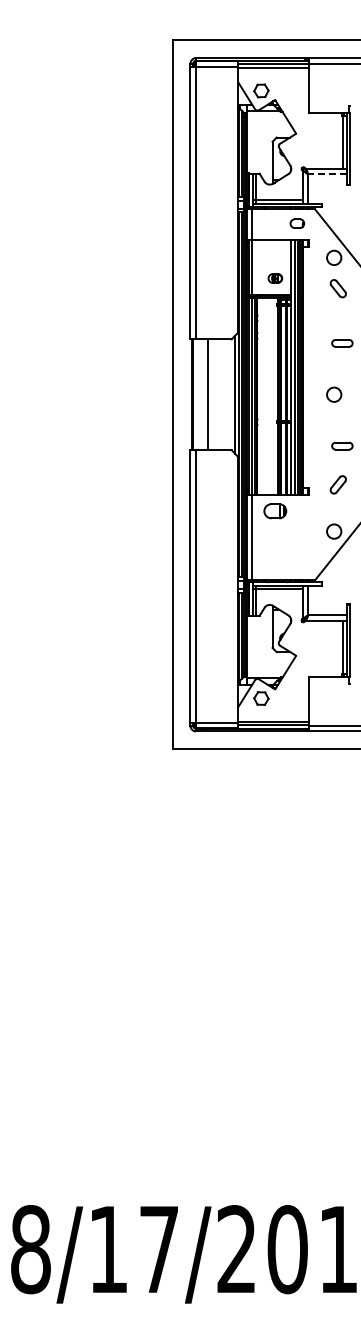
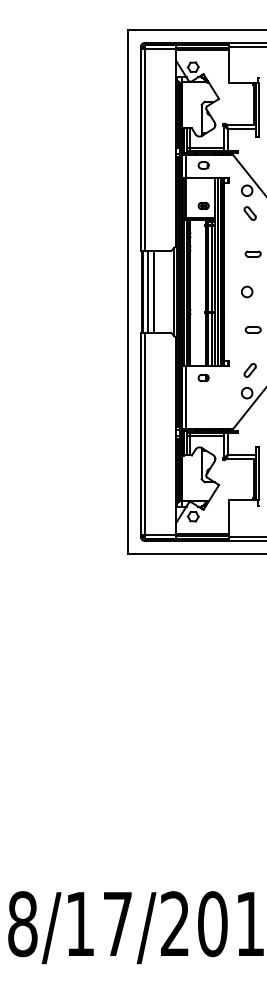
line: (326, 174) -> (241, 129), dashed -> solid
part: (297, 223) -> (203, 165), moved
line: (199, 394) -> (147, 291), added
part: (337, 484) -> (249, 370), moved
part: (275, 510) -> (203, 377), size x0.62

